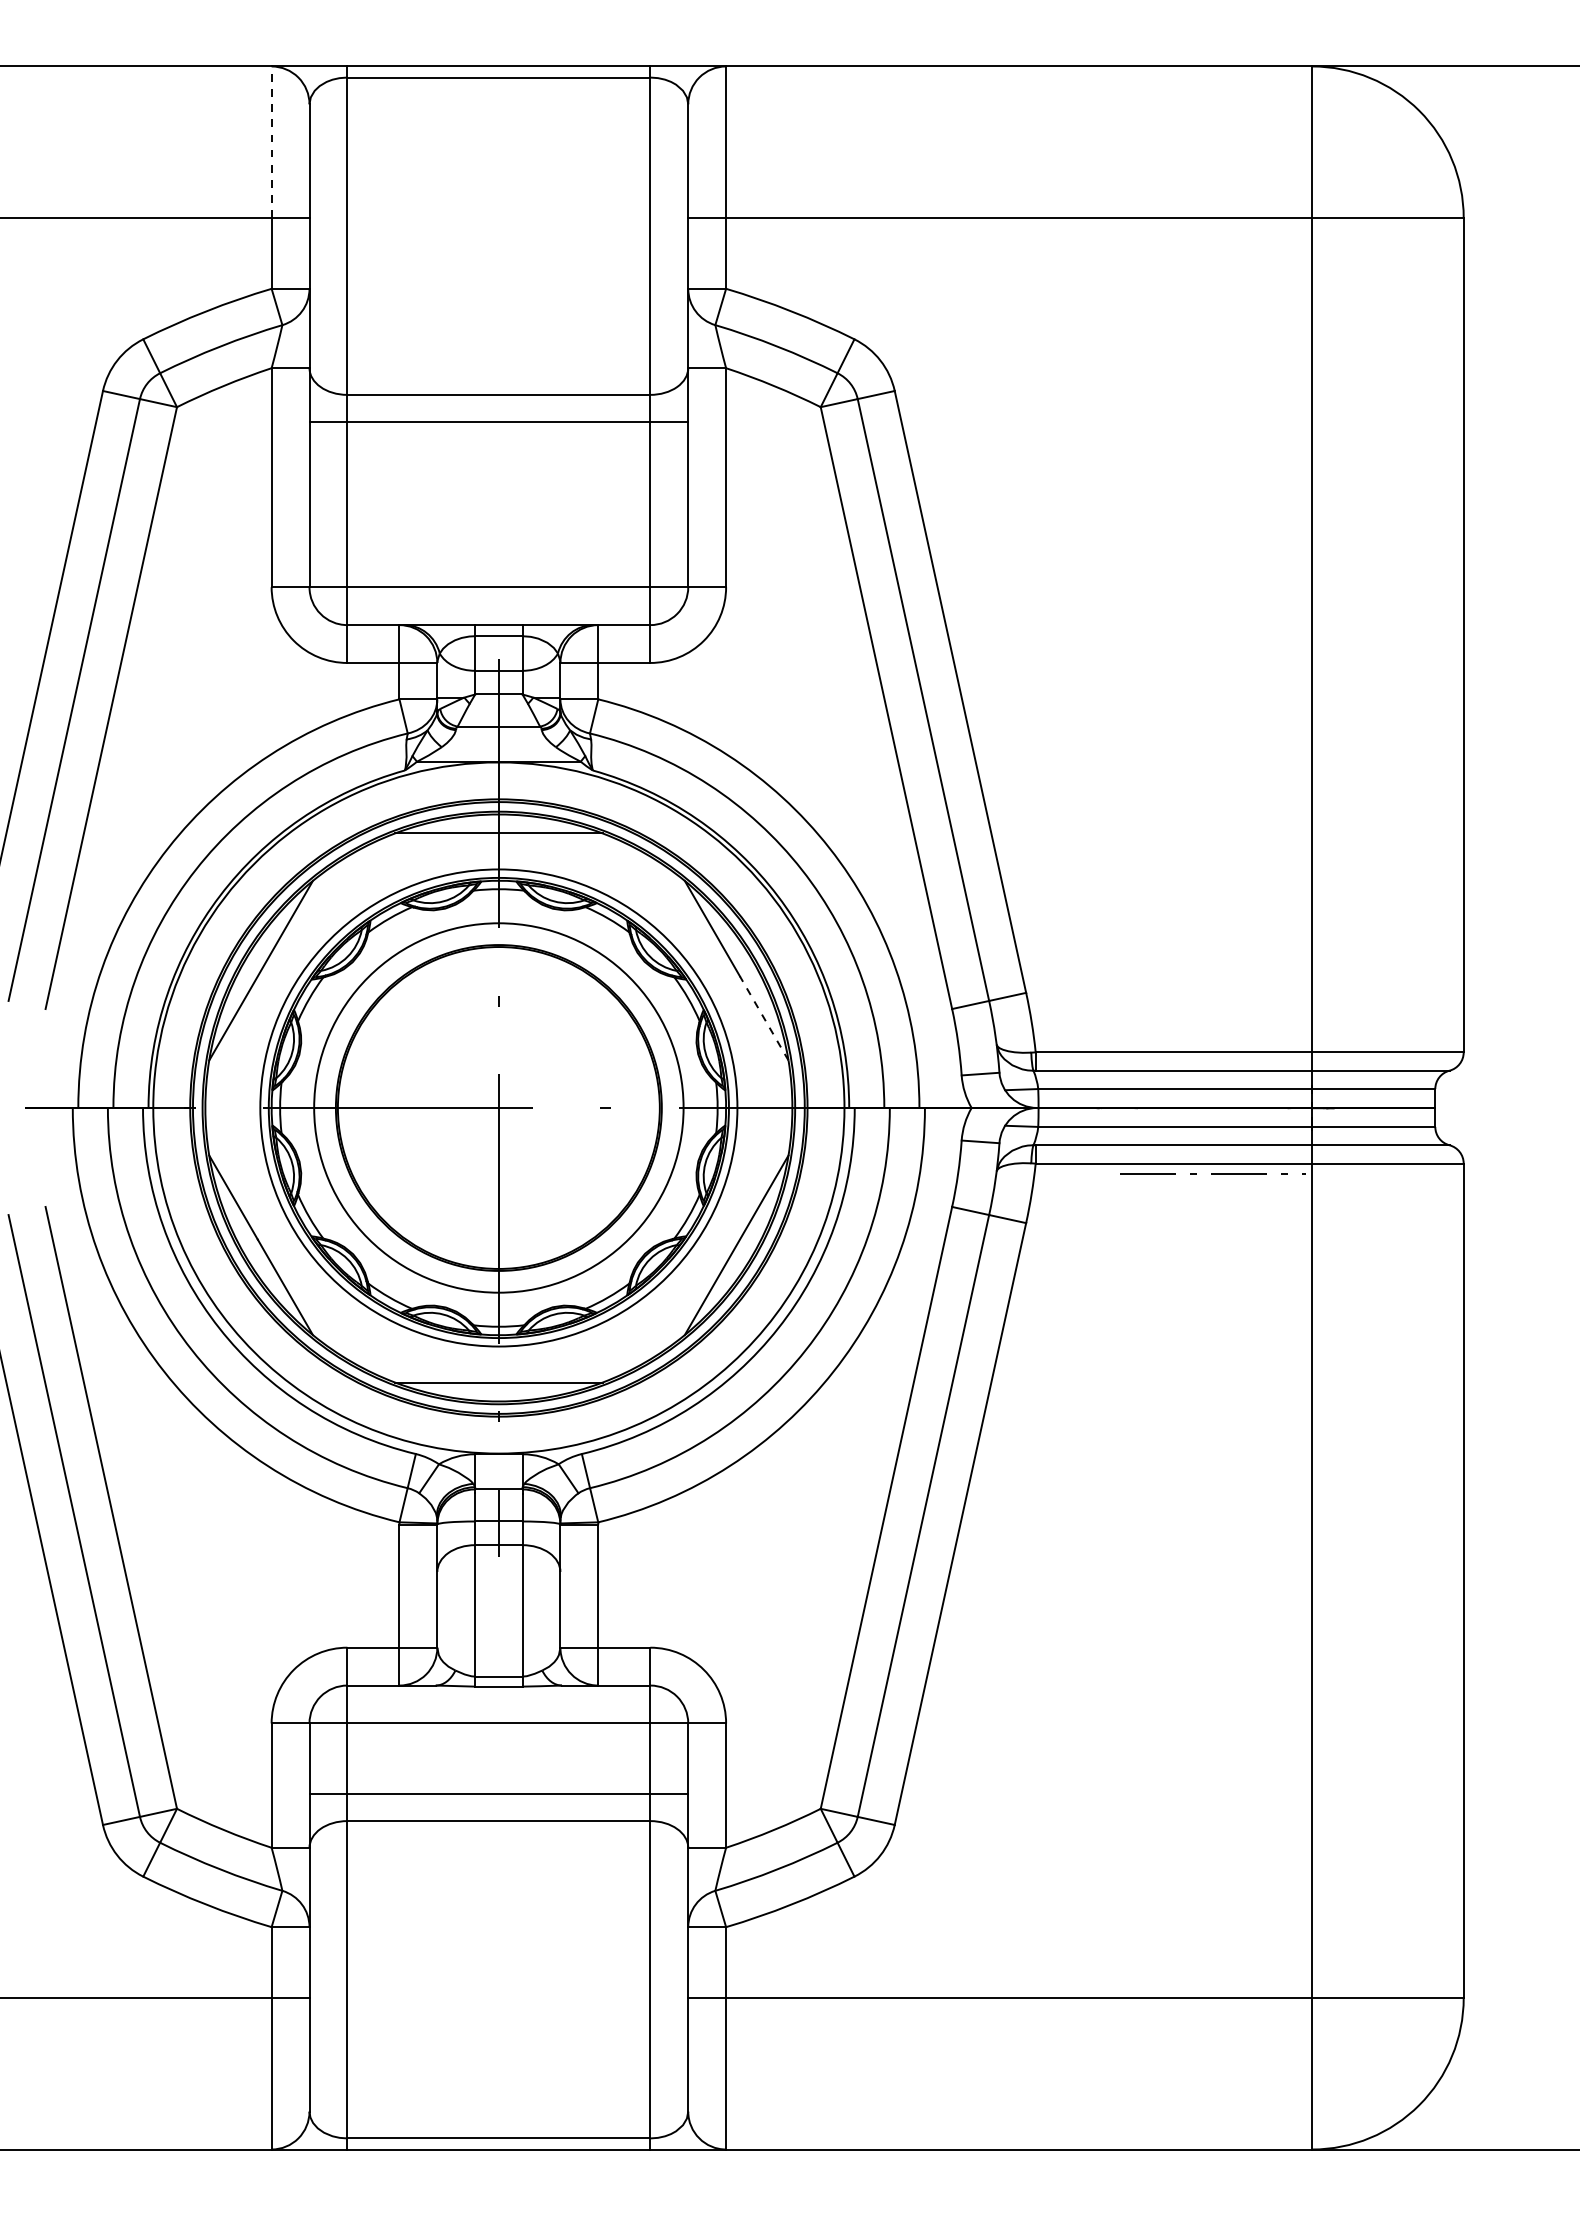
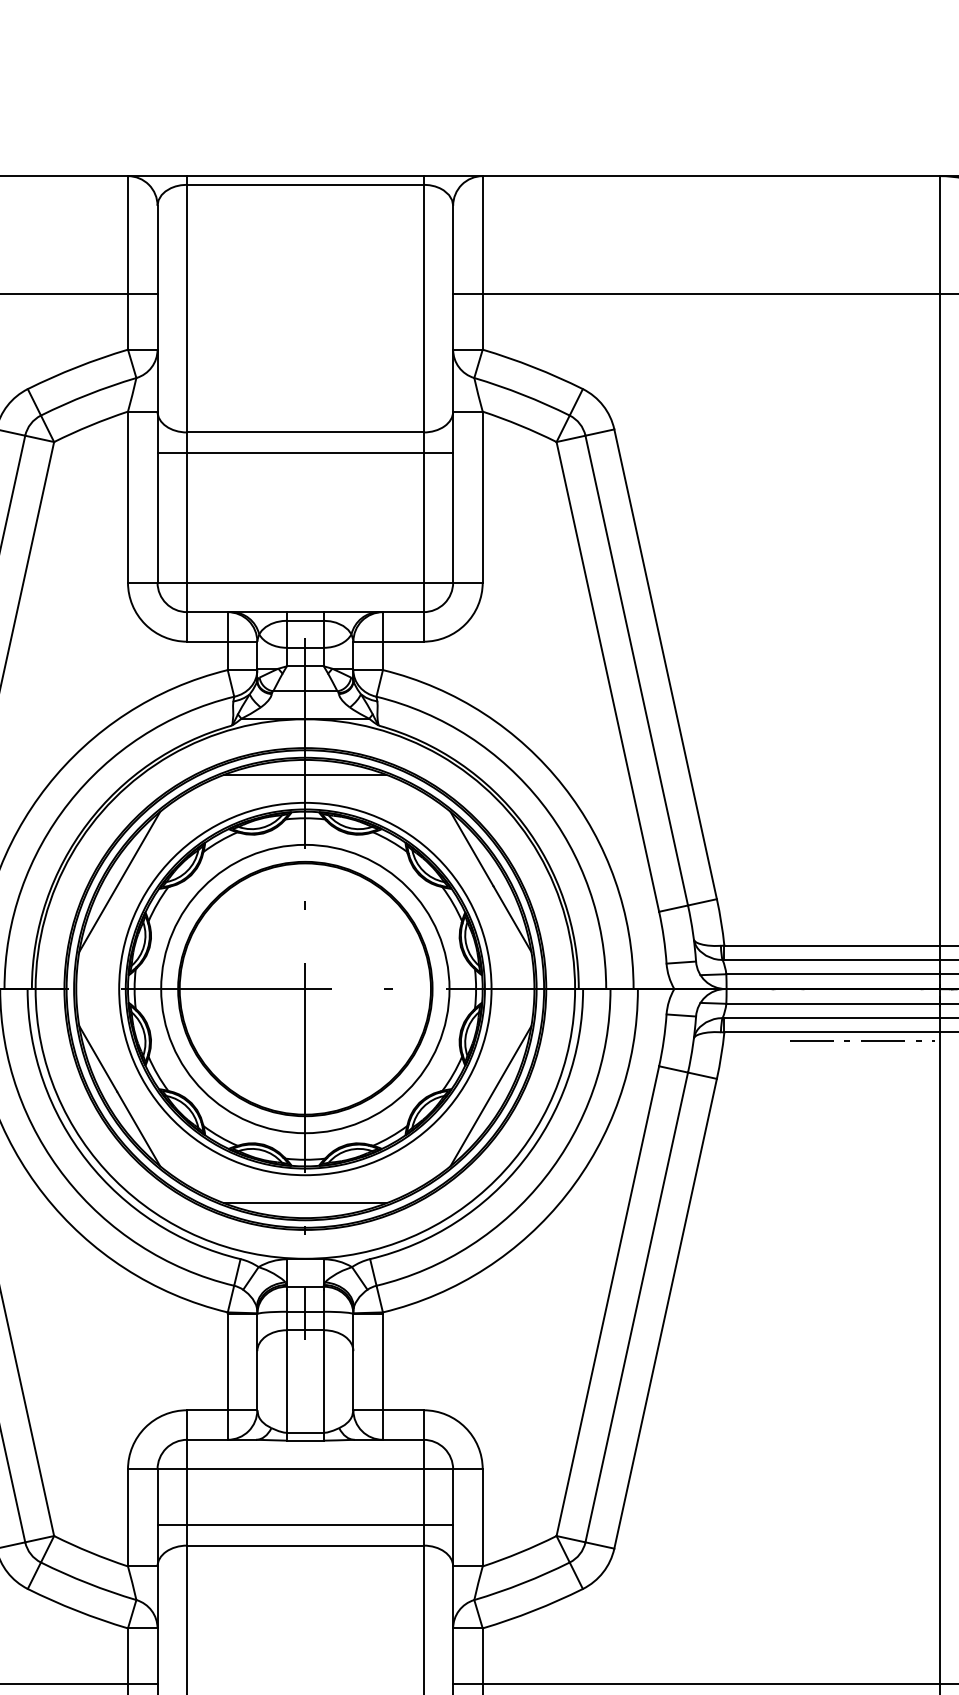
line: (271, 142) -> (127, 235), dashed -> solid
line: (764, 1018) -> (512, 919), dashed -> solid

